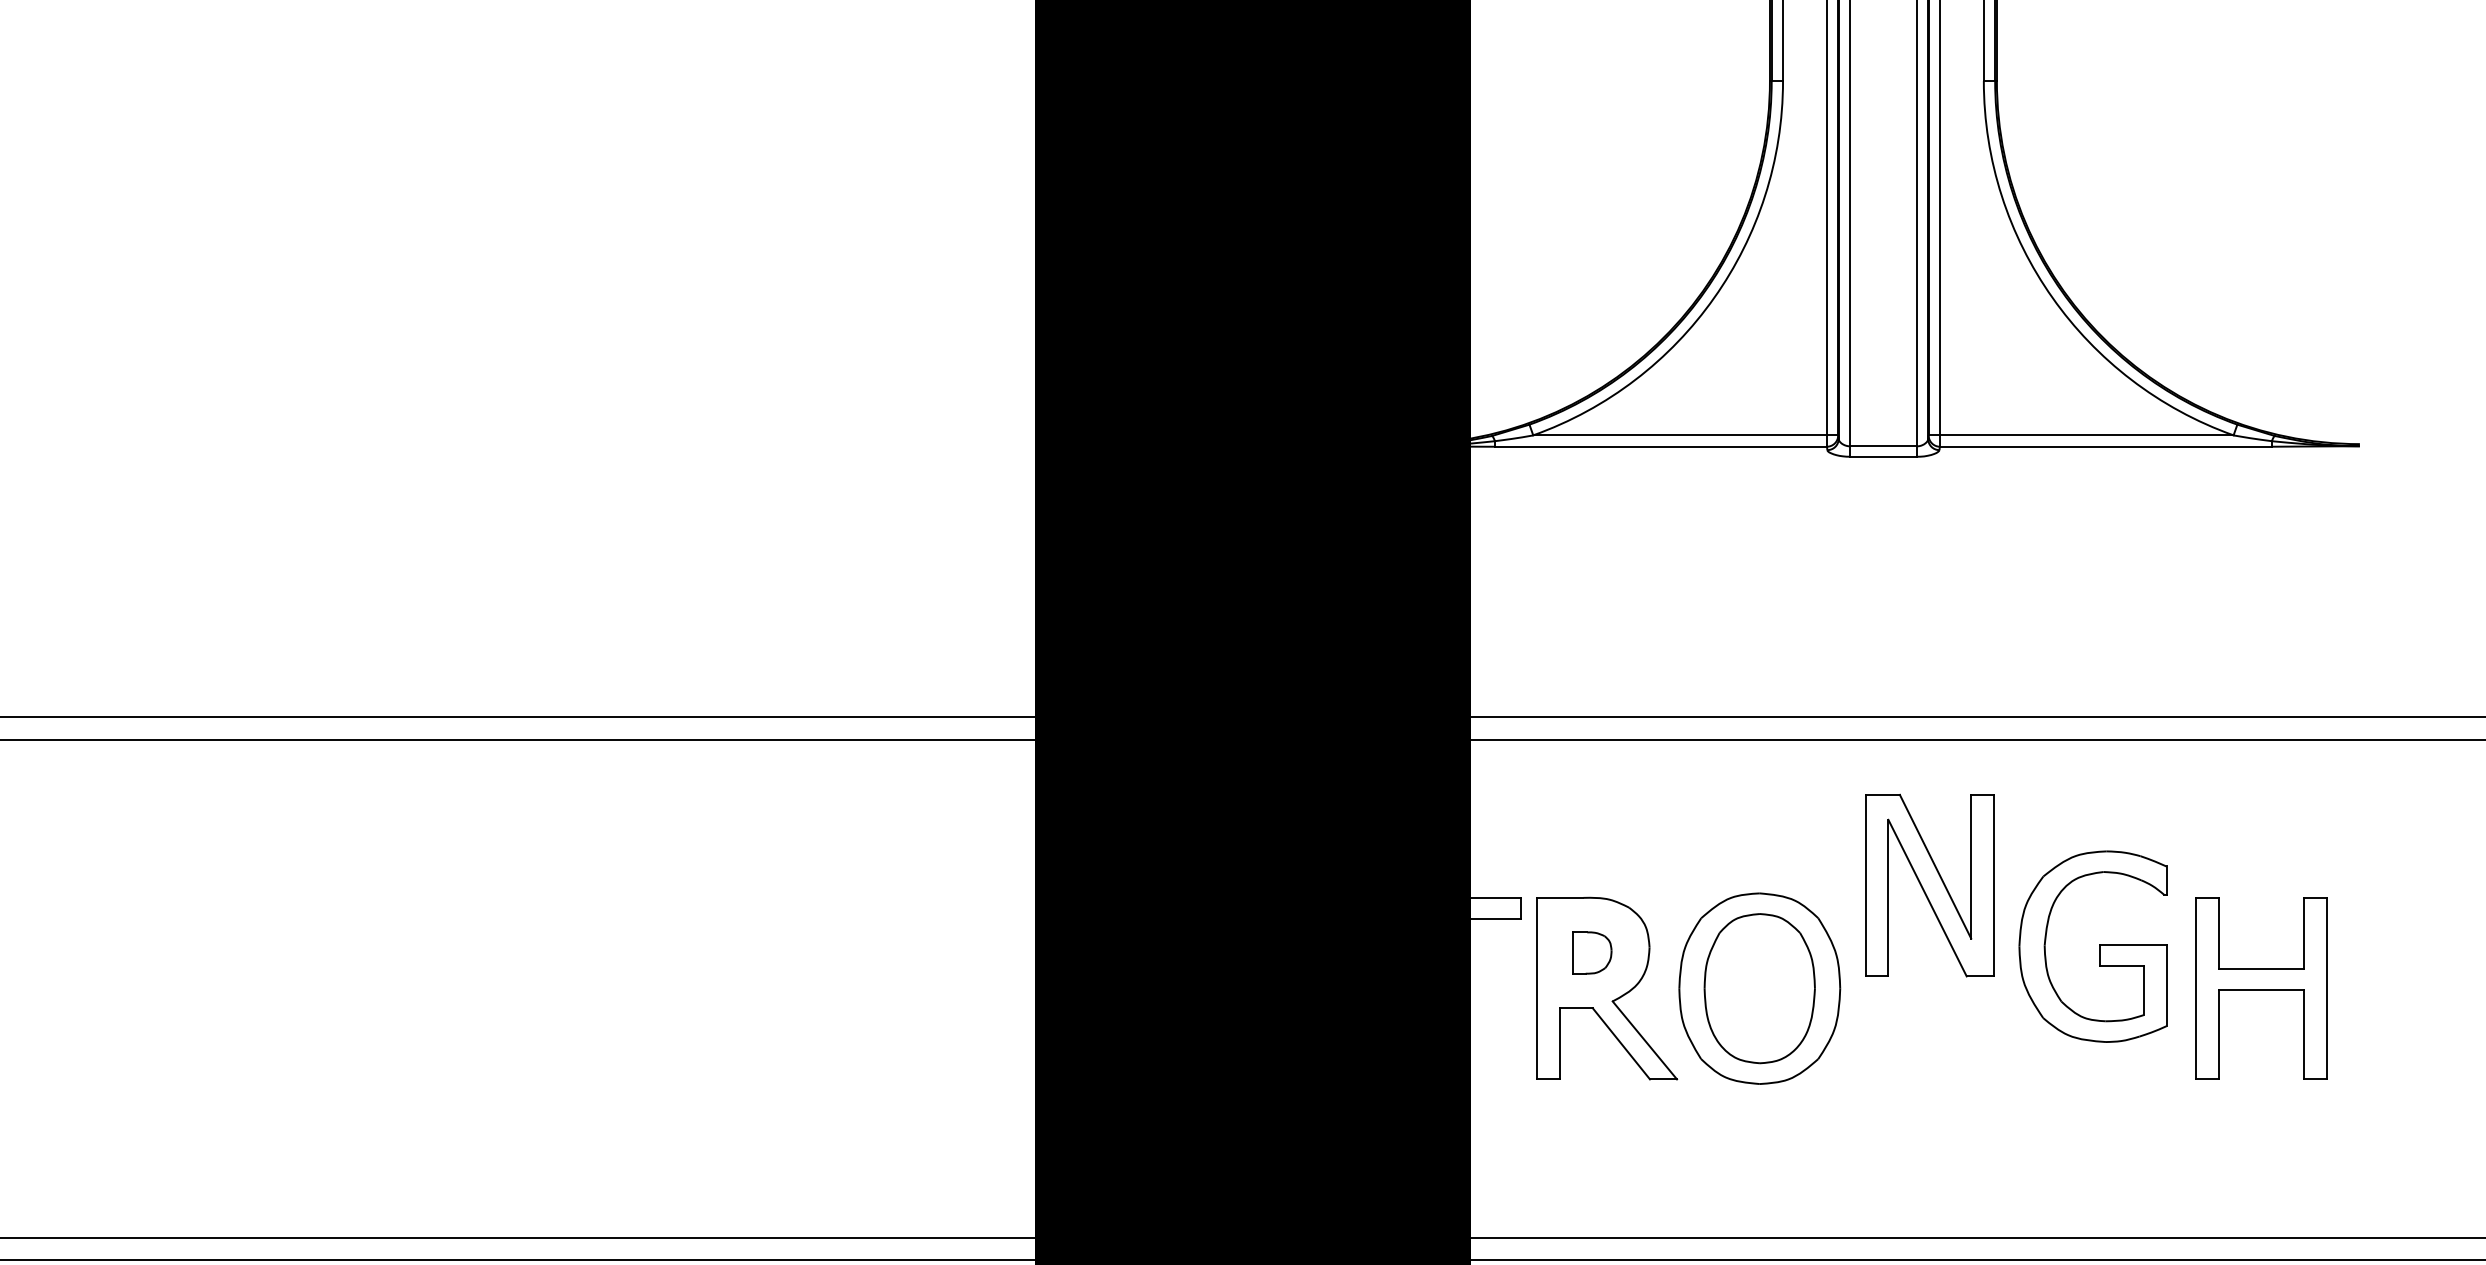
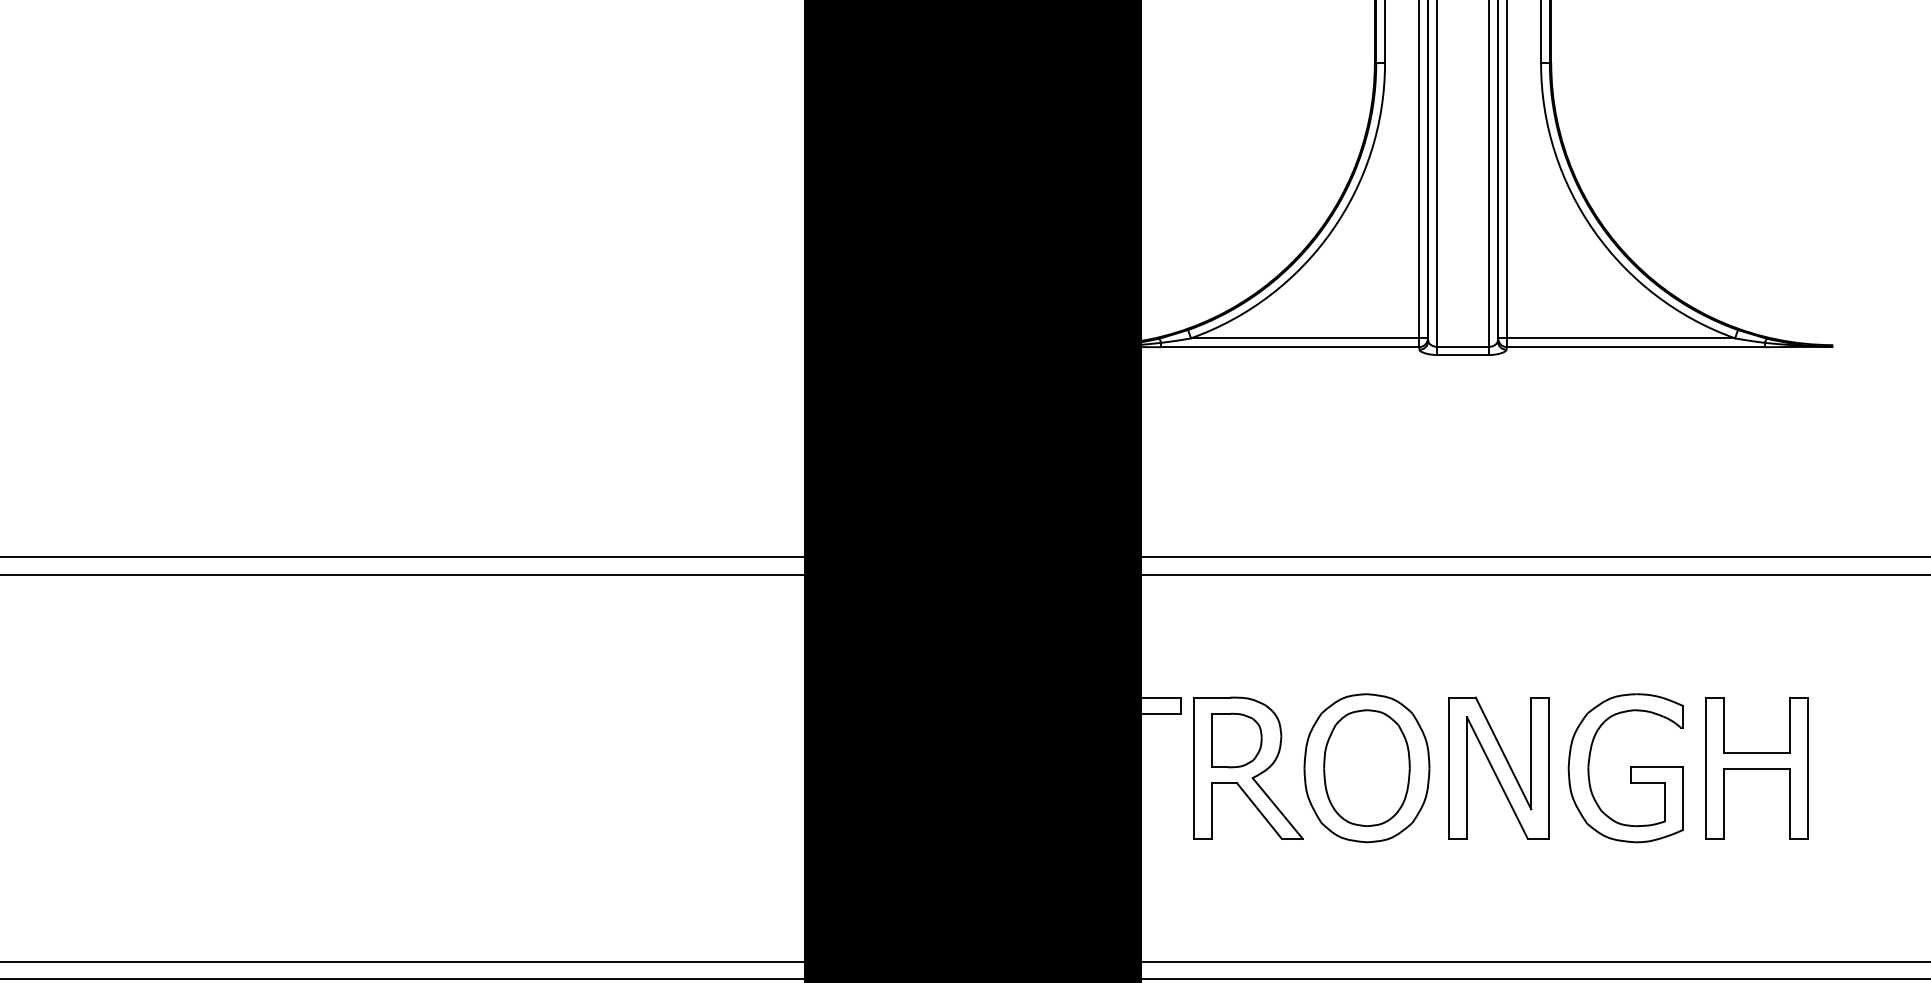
part: (1929, 885) -> (1498, 768), moved
part: (2099, 946) -> (1630, 768), moved
part: (1592, 952) -> (1237, 740), size x1.67

